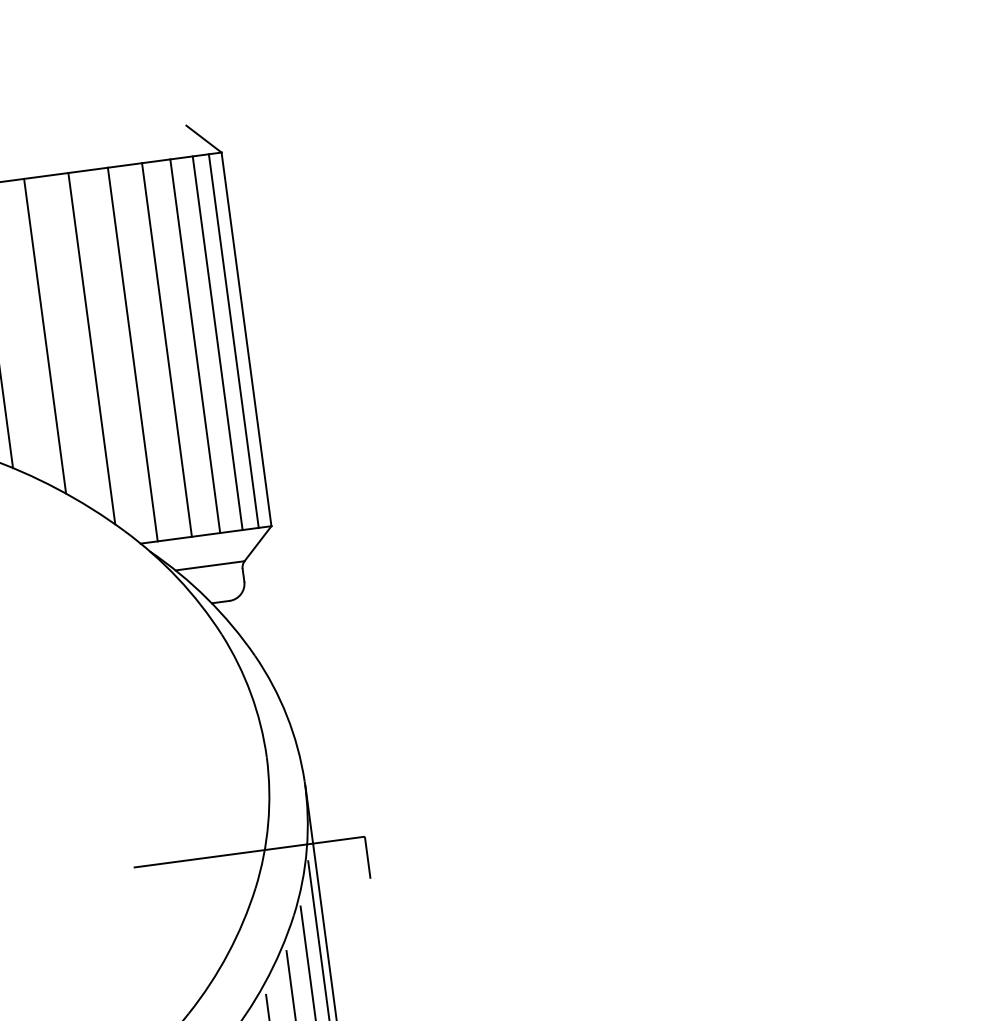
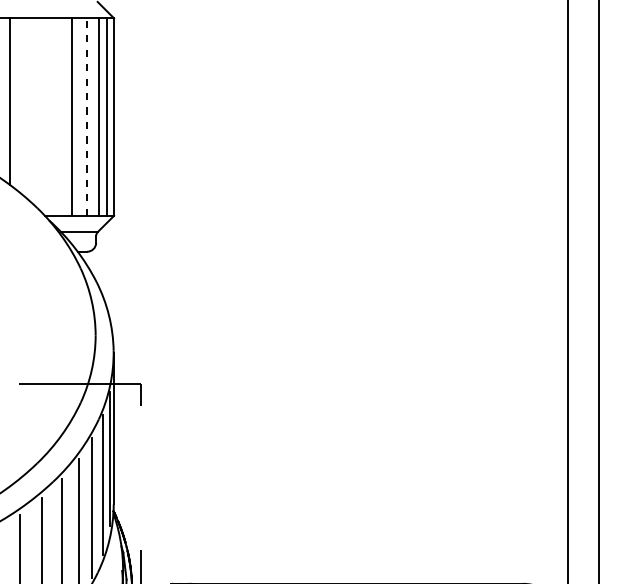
line: (196, 346) -> (87, 117), solid -> dashed
line: (92, 349) -> (33, 111), removed
line: (131, 353) -> (53, 116), removed

